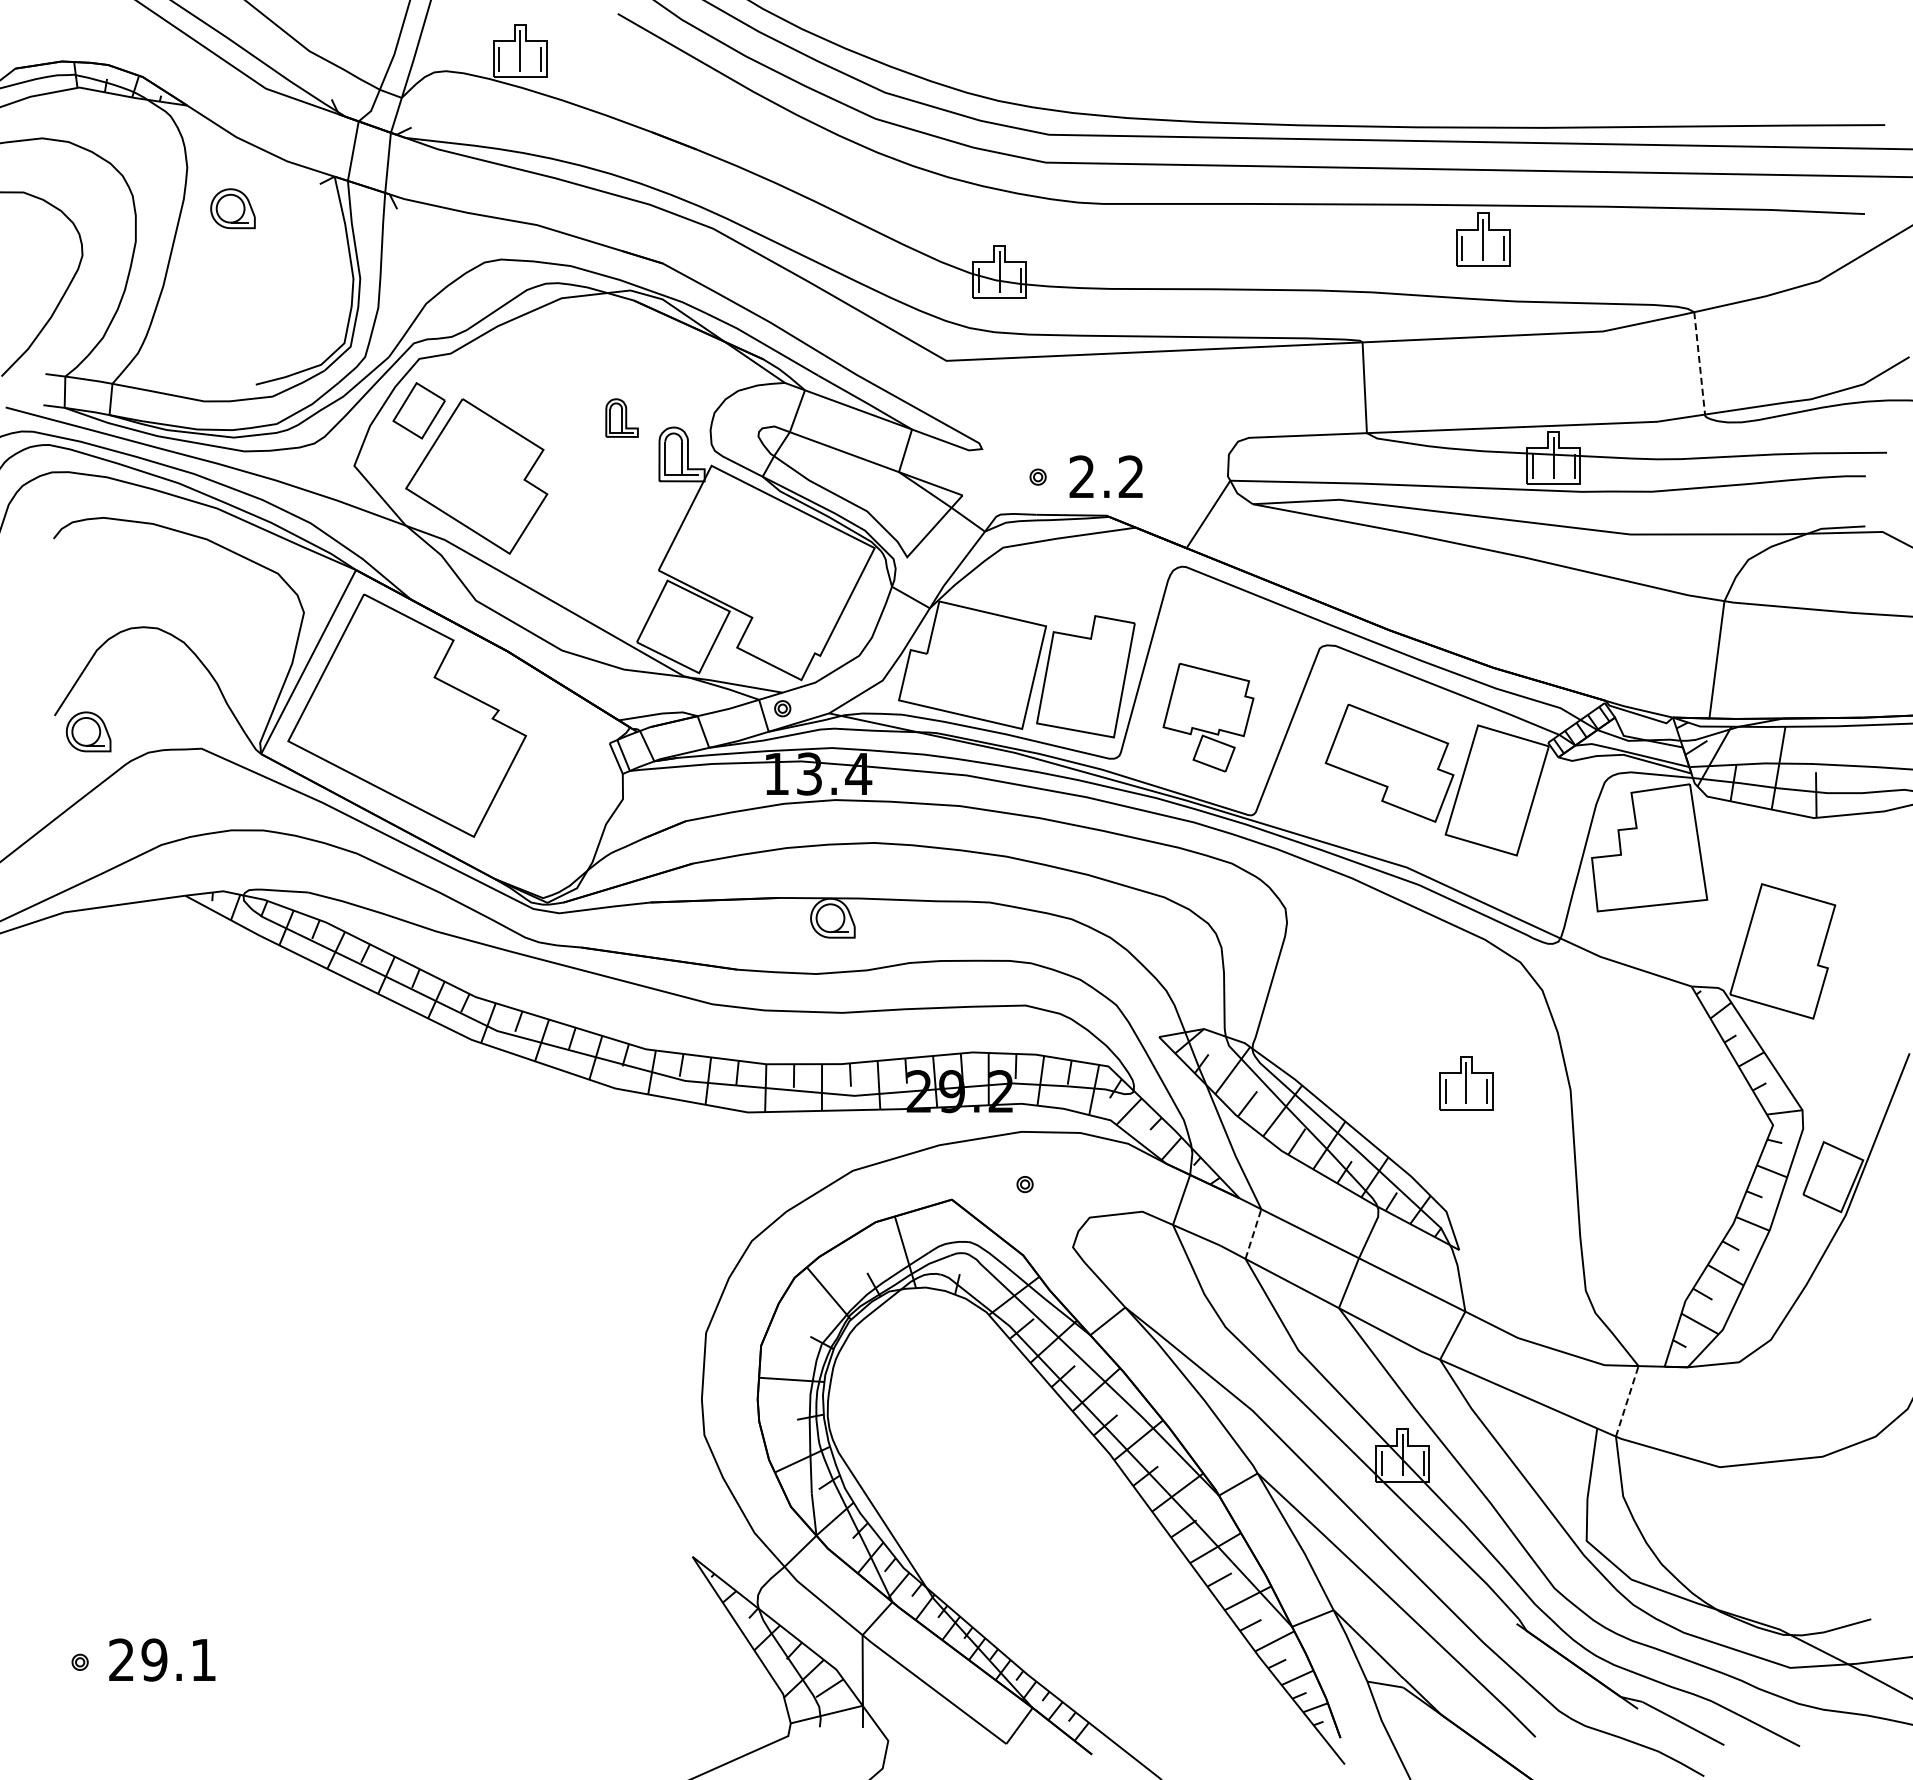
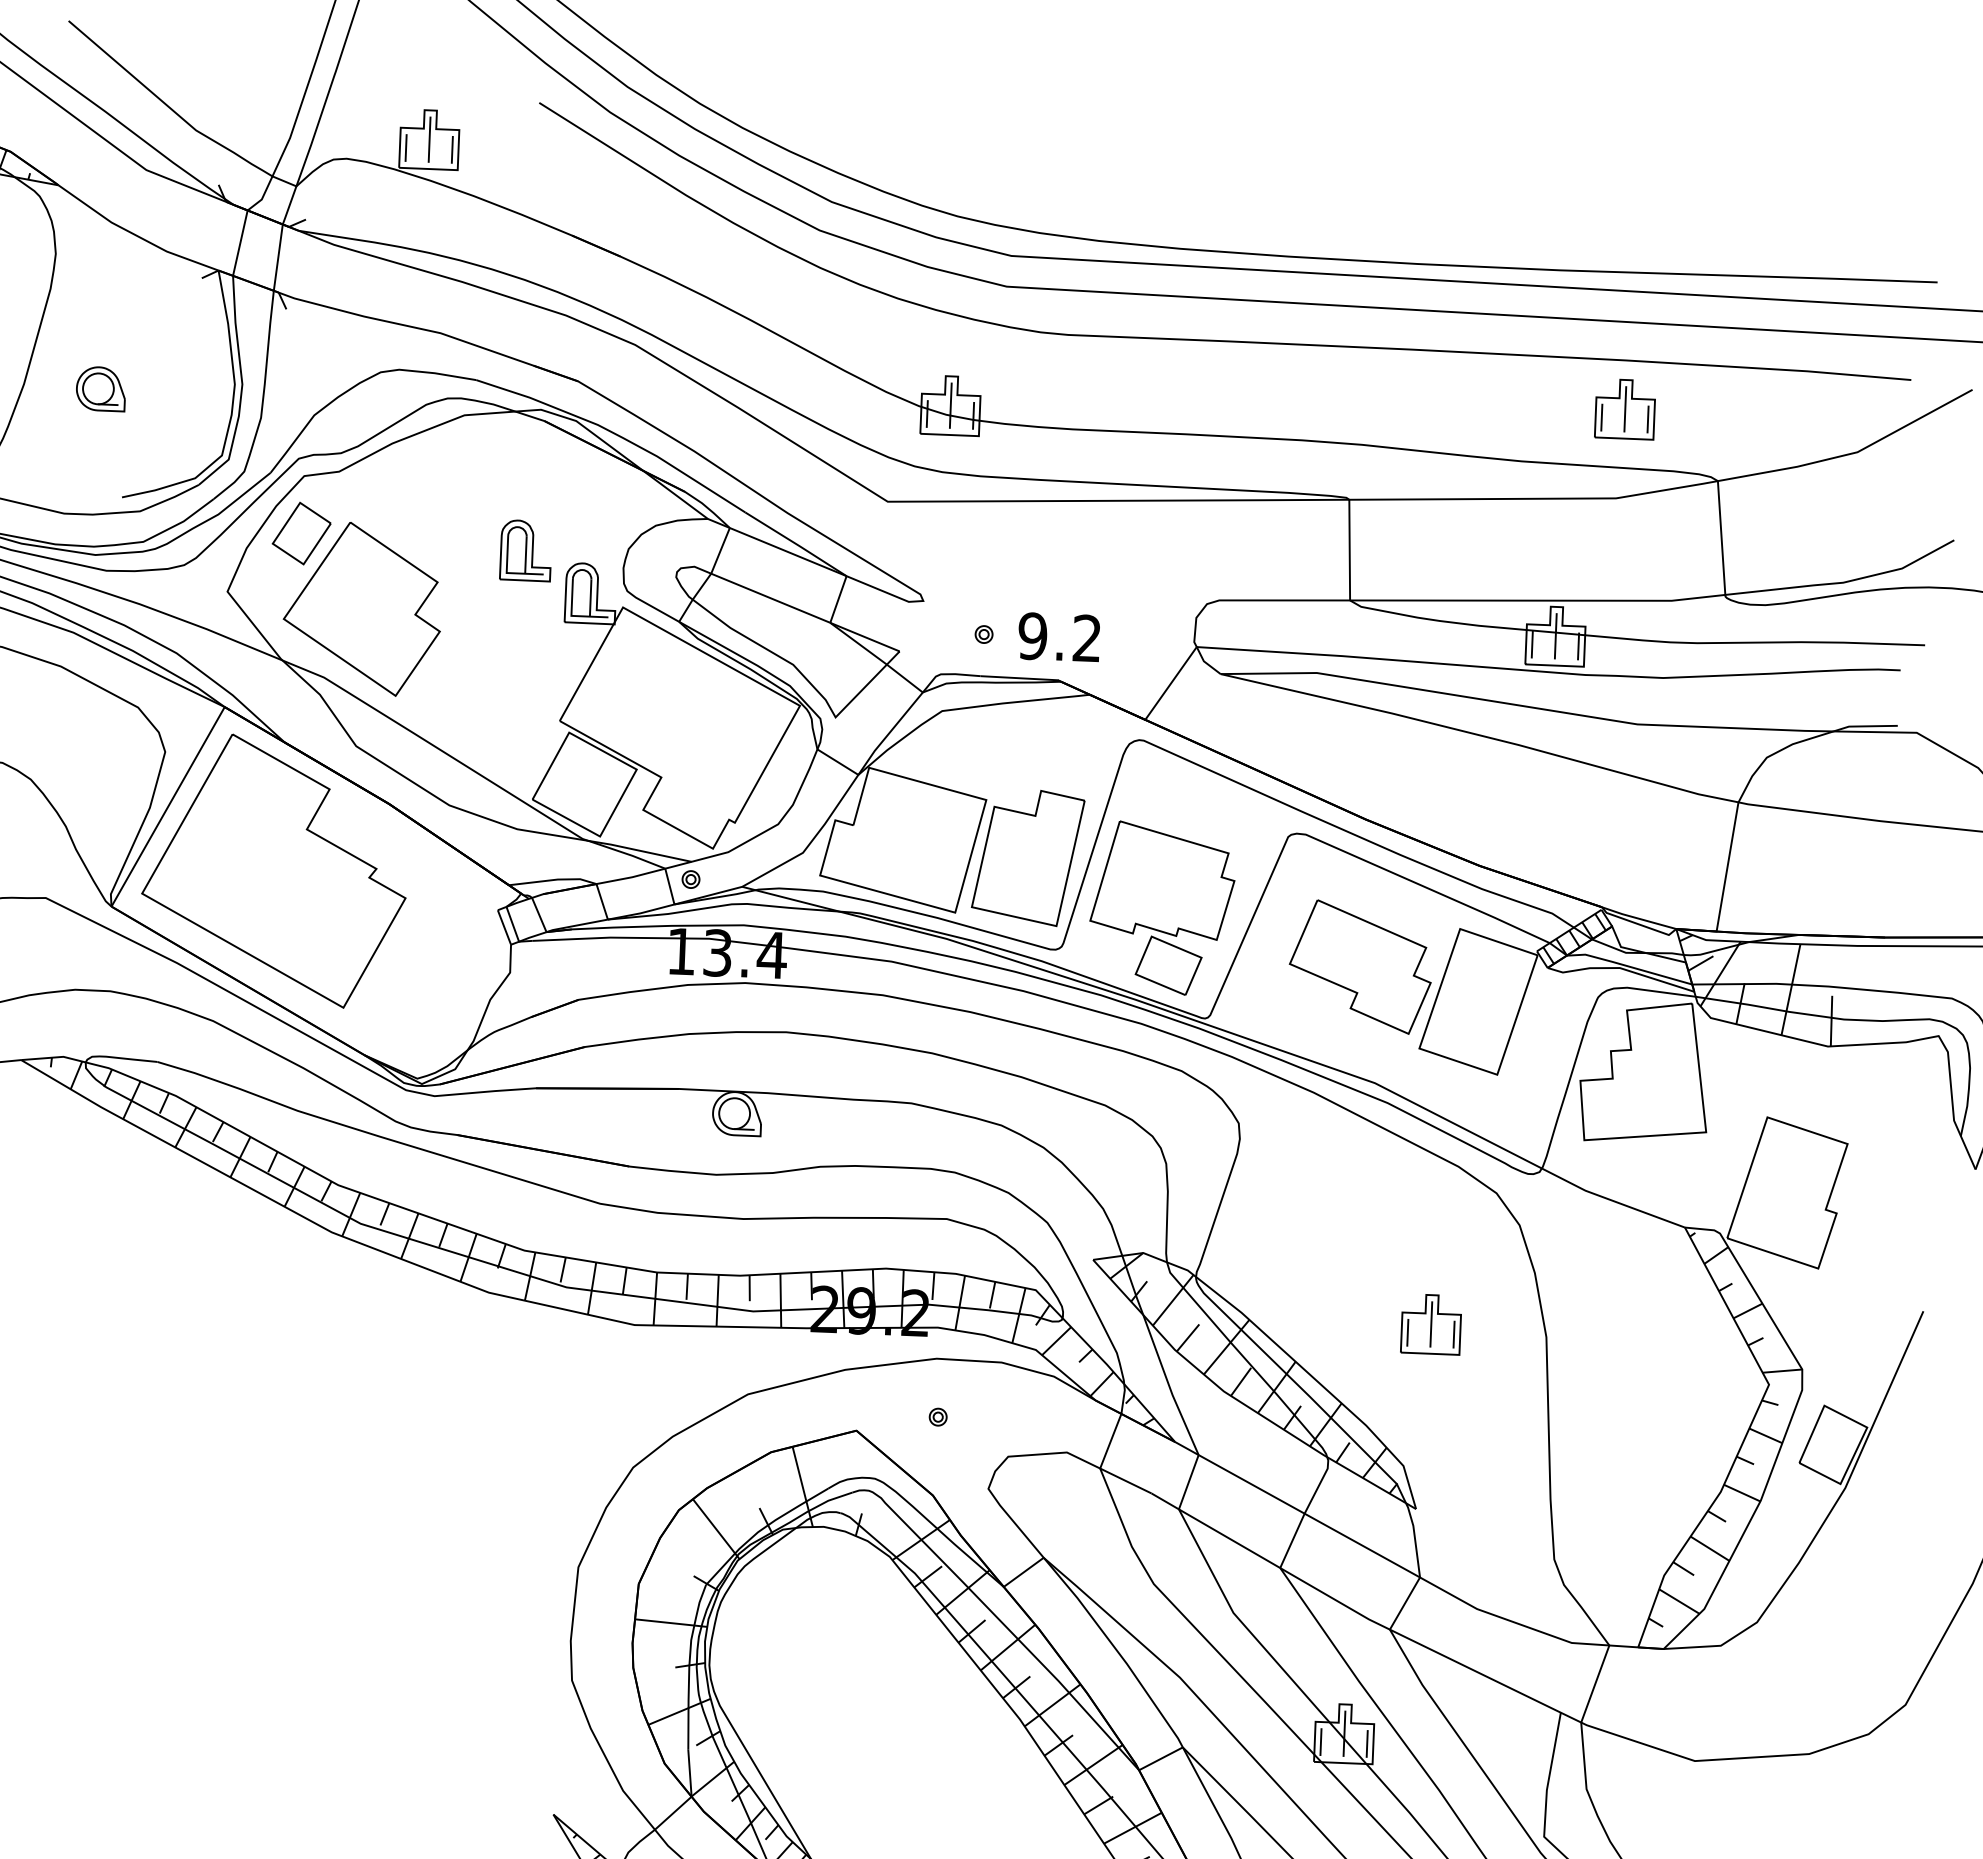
part: (232, 208) -> (100, 388), moved
part: (1483, 239) -> (1625, 408), moved
line: (1699, 363) -> (1721, 538), dashed -> solid
part: (621, 417) -> (525, 549), size x1.43
text: (1081, 476) -> (1032, 635), 2.2 -> 9.2
part: (1208, 717) -> (1162, 908), size x1.43
line: (1253, 1233) -> (1188, 1481), dashed -> solid
line: (1627, 1400) -> (1595, 1683), dashed -> solid

